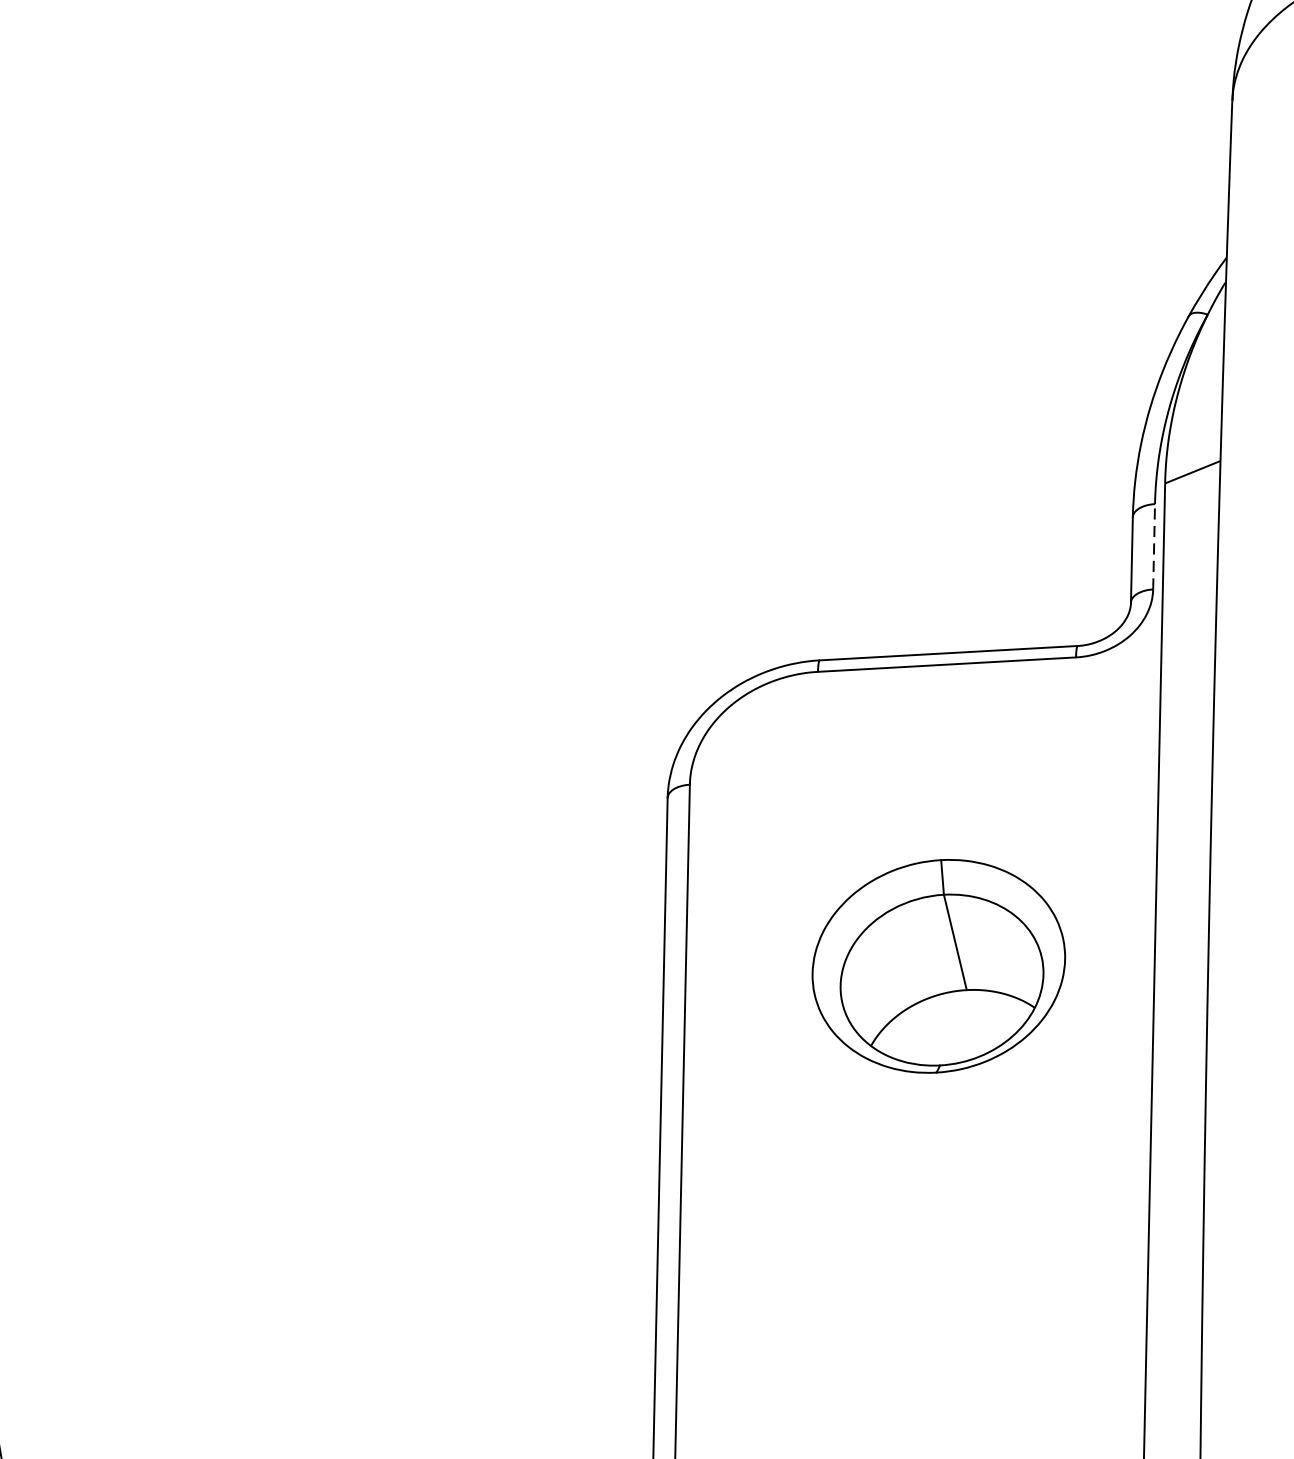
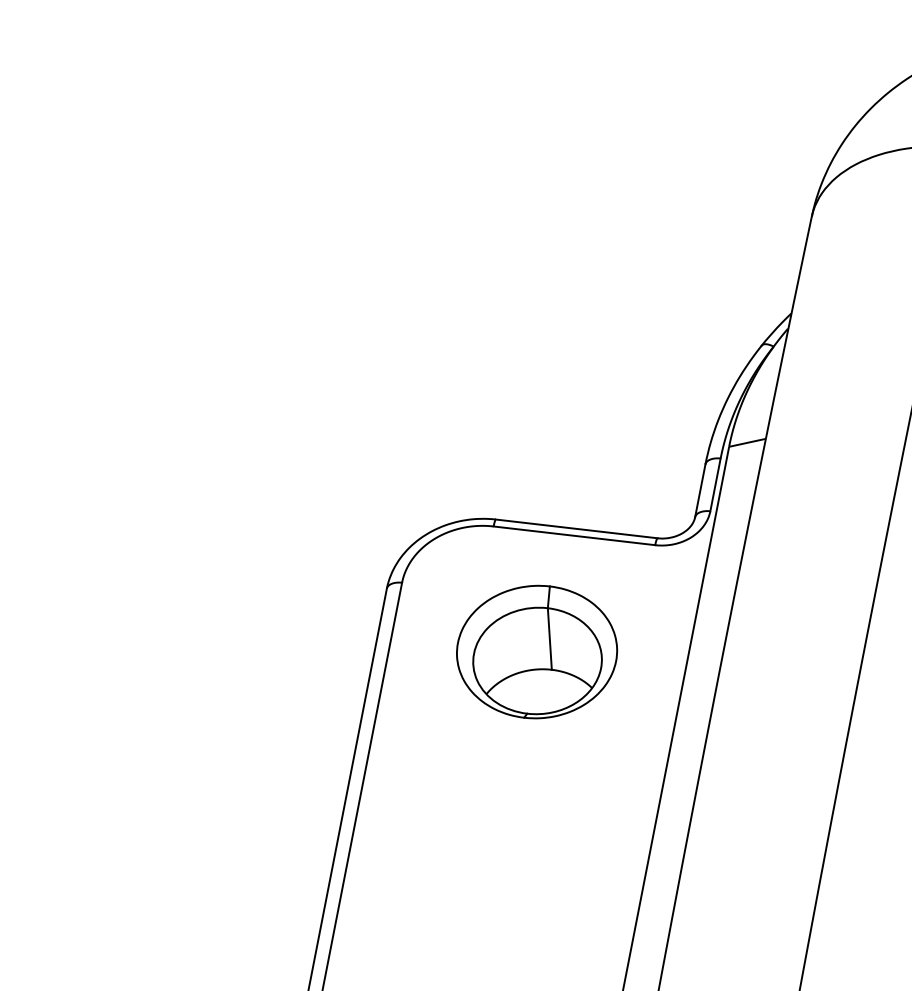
line: (1153, 546) -> (715, 484), dashed -> solid
part: (939, 965) -> (537, 651), moved

